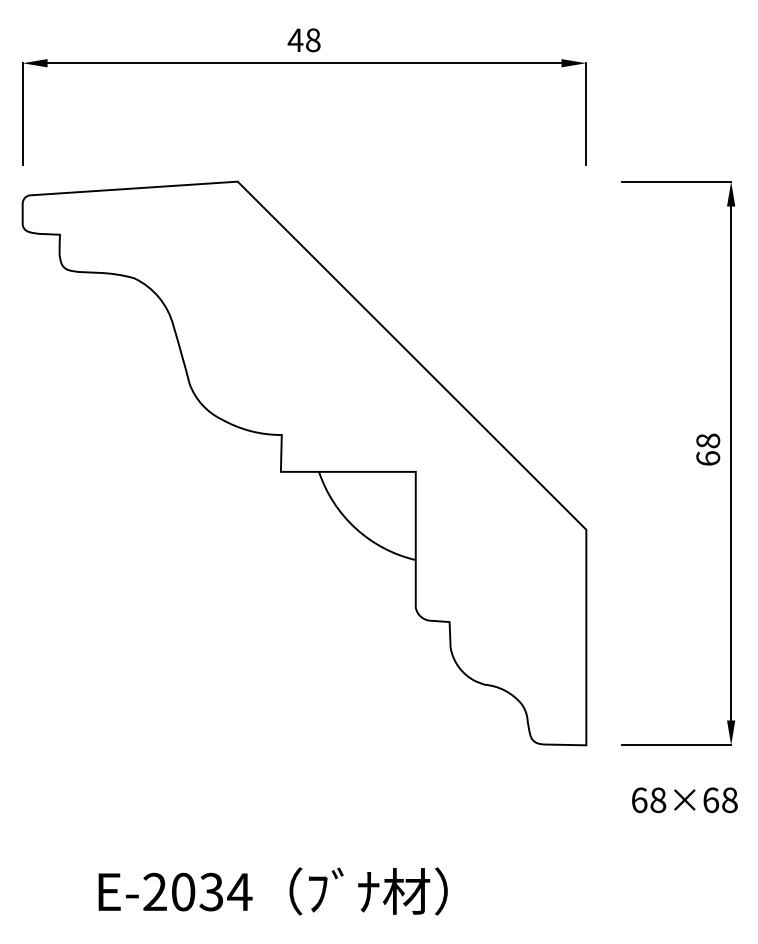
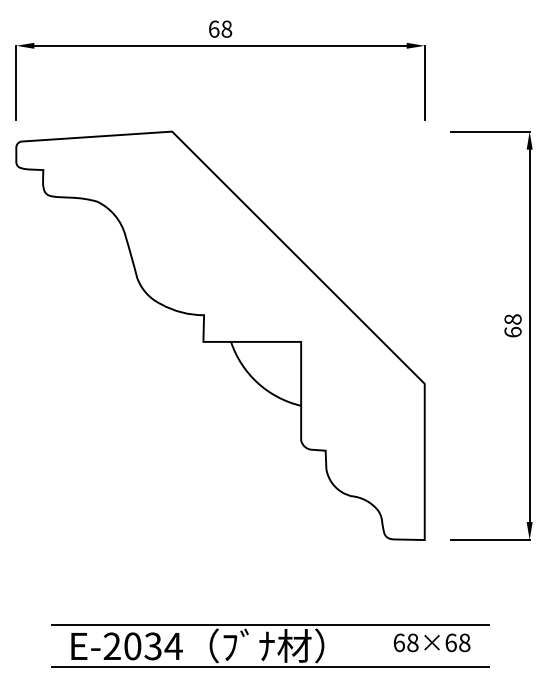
text: (294, 39) -> (213, 28), 48 -> 68
text: (685, 799) -> (432, 642), moved
line: (372, 863) -> (269, 625), added
line: (372, 921) -> (269, 667), added

